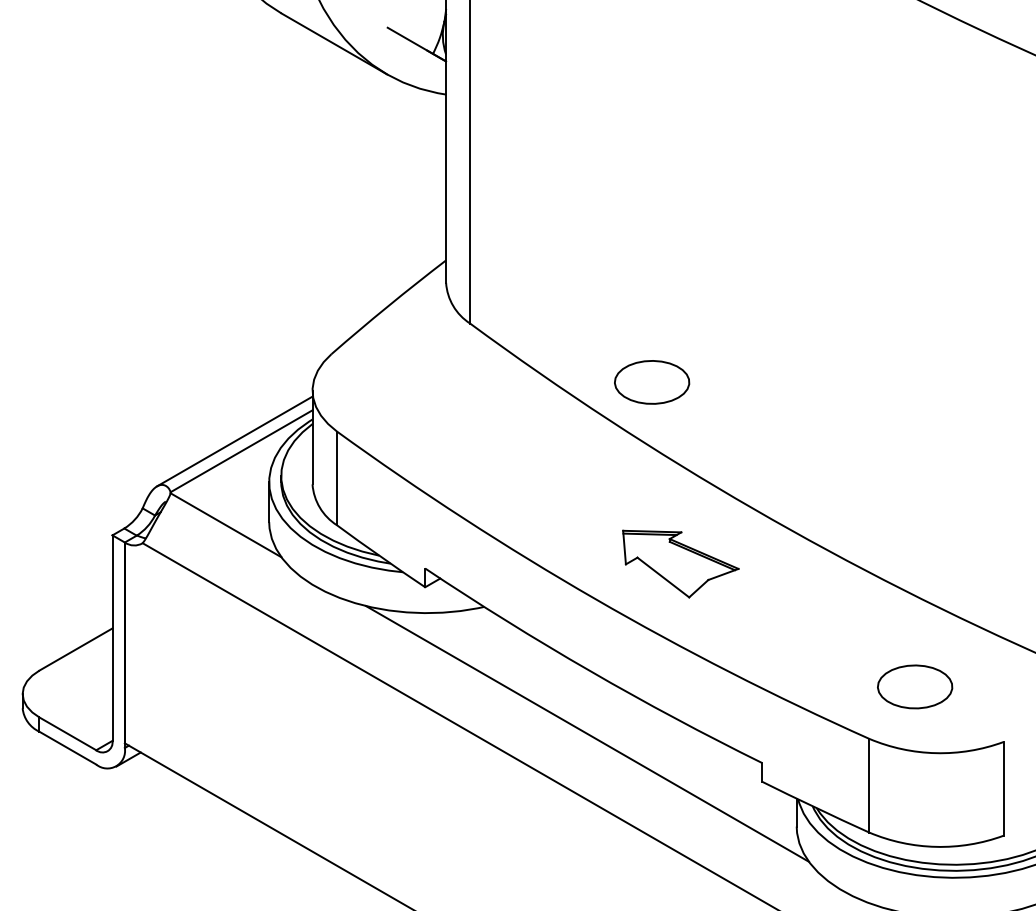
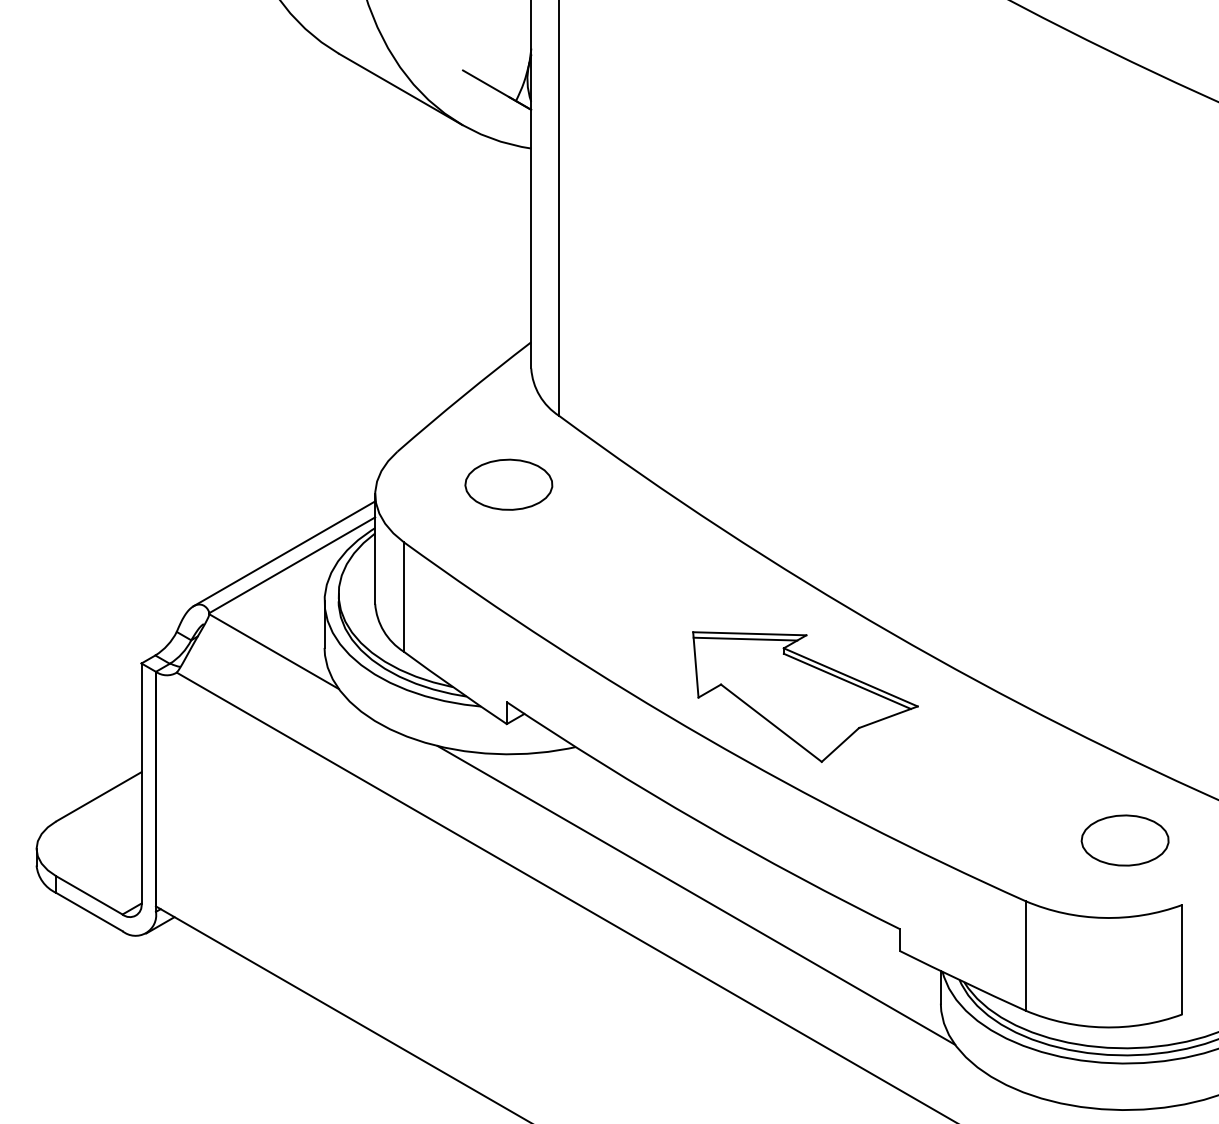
part: (651, 382) -> (508, 484), moved
part: (680, 563) -> (805, 696), size x1.67
part: (914, 686) -> (1124, 840), moved

